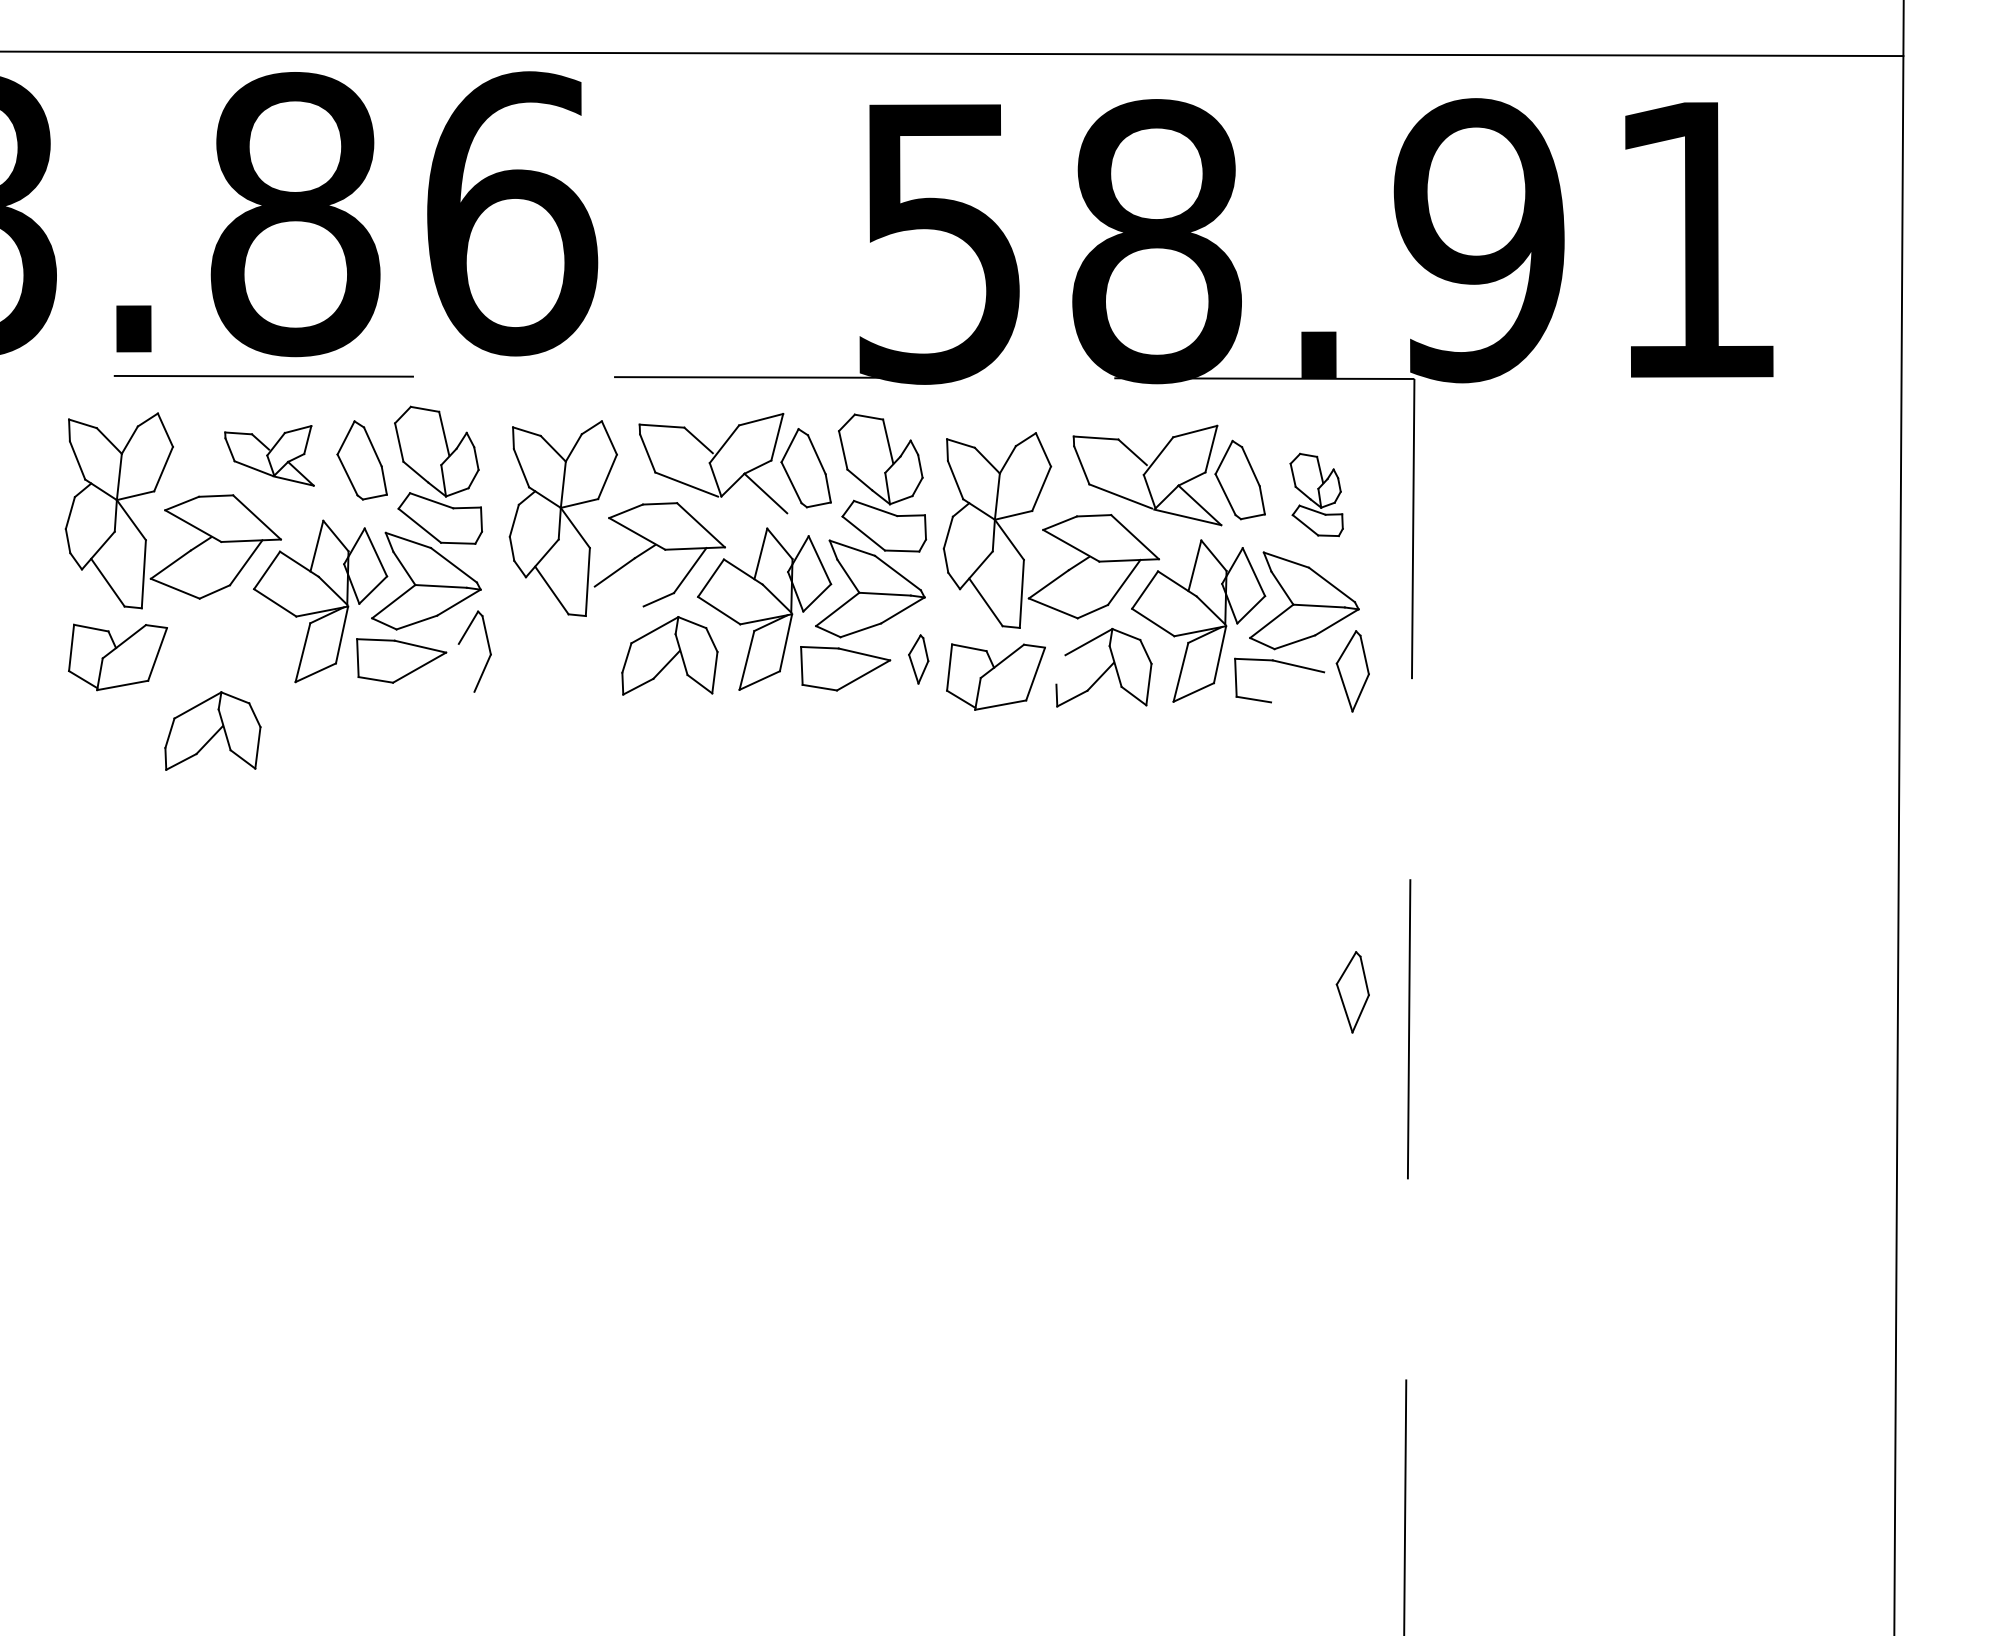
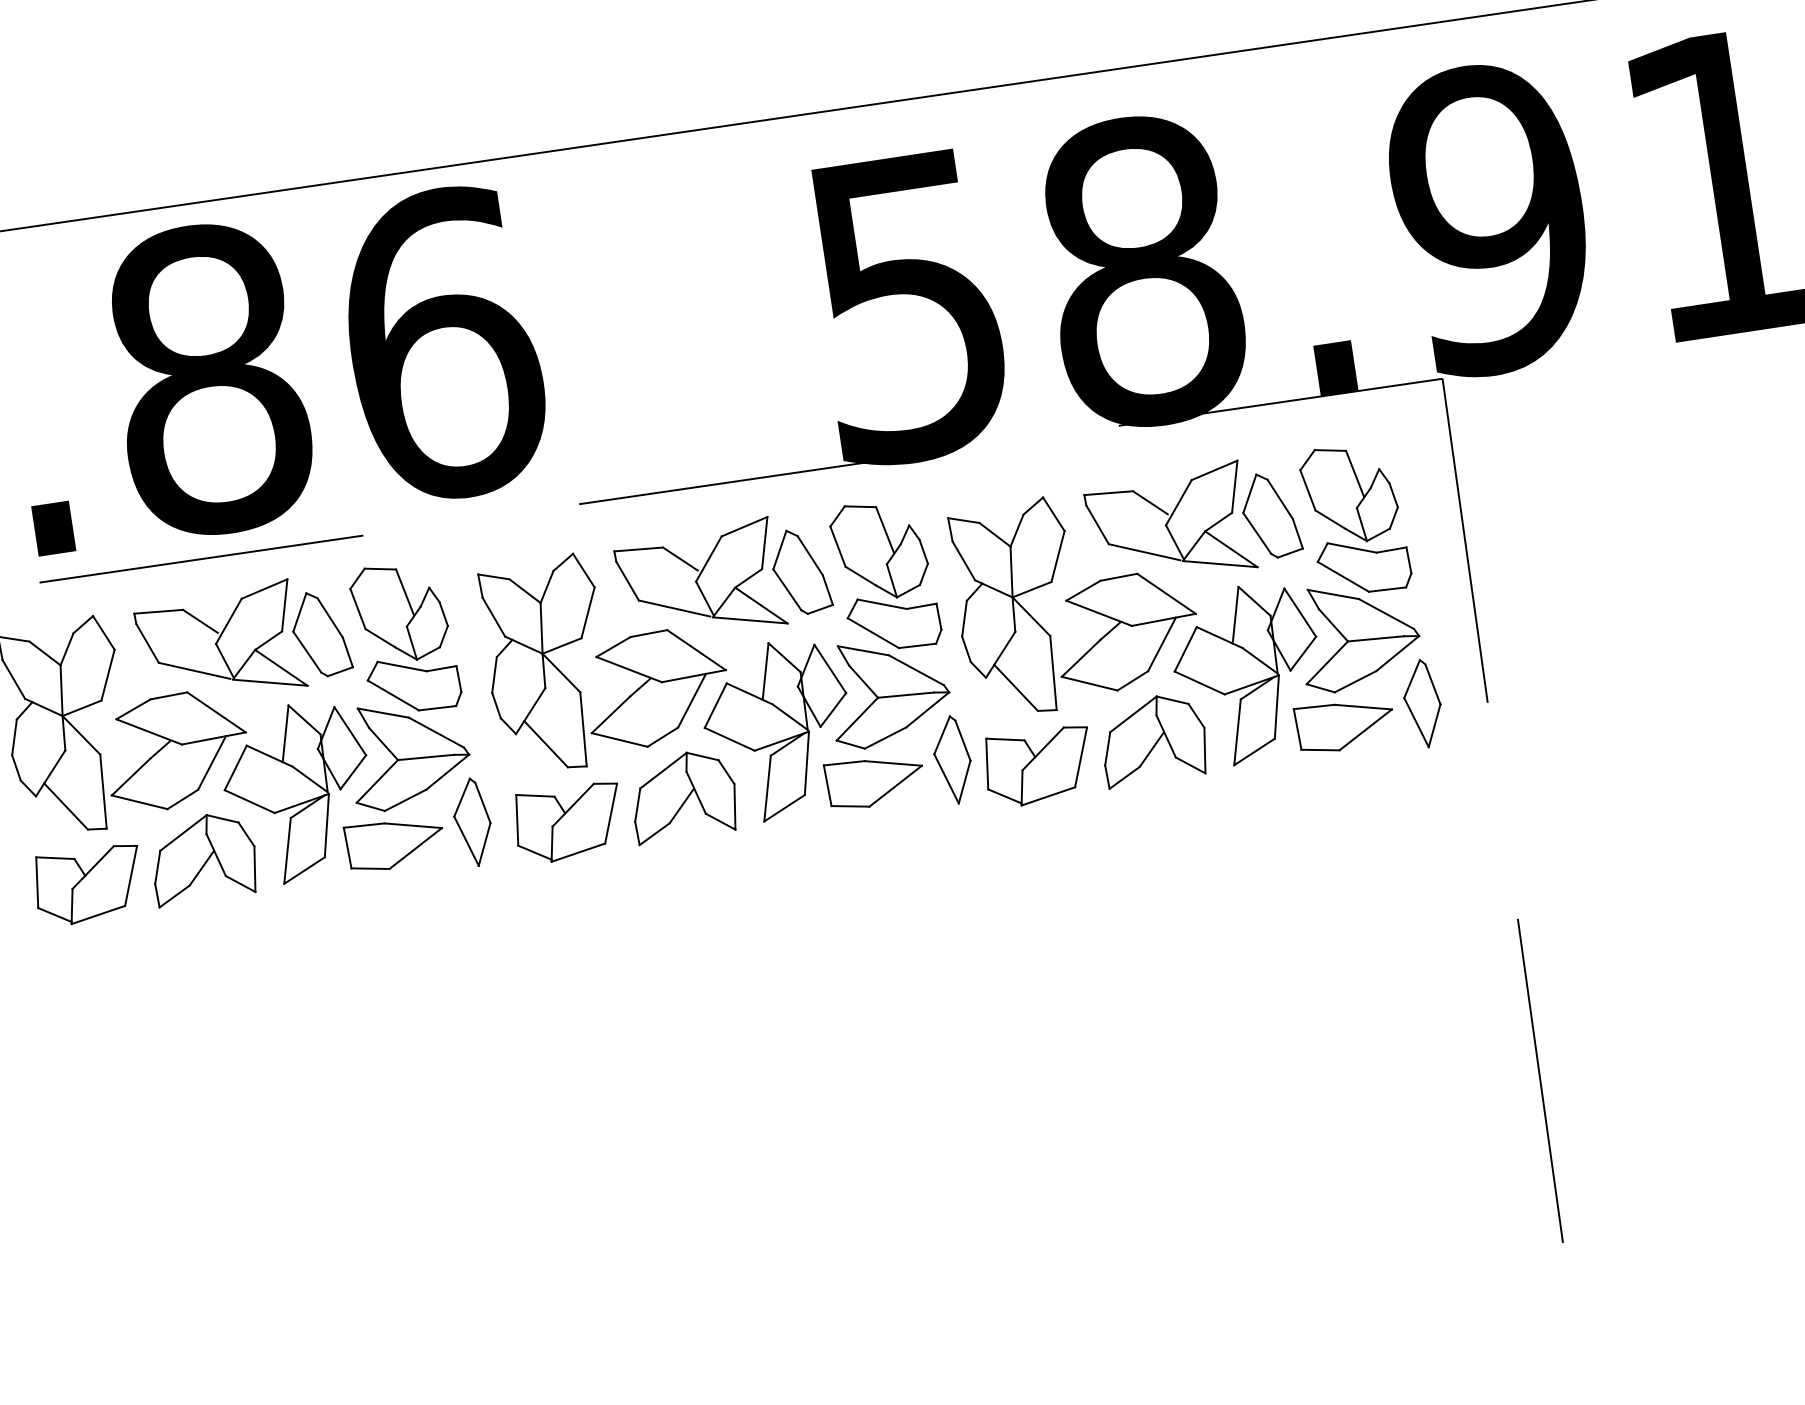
part: (269, 455) -> (220, 643), size x1.67
part: (1316, 494) -> (1355, 518), size x1.67
line: (753, 505) -> (749, 620), added
line: (618, 596) -> (618, 740), added
part: (918, 659) -> (952, 760), size x1.67
part: (561, 664) -> (568, 822), added
line: (466, 667) -> (466, 840), added
line: (1060, 669) -> (1107, 748), added
line: (1297, 687) -> (1365, 730), added
part: (212, 730) -> (203, 857), moved
part: (1352, 992) -> (1473, 1050), removed

